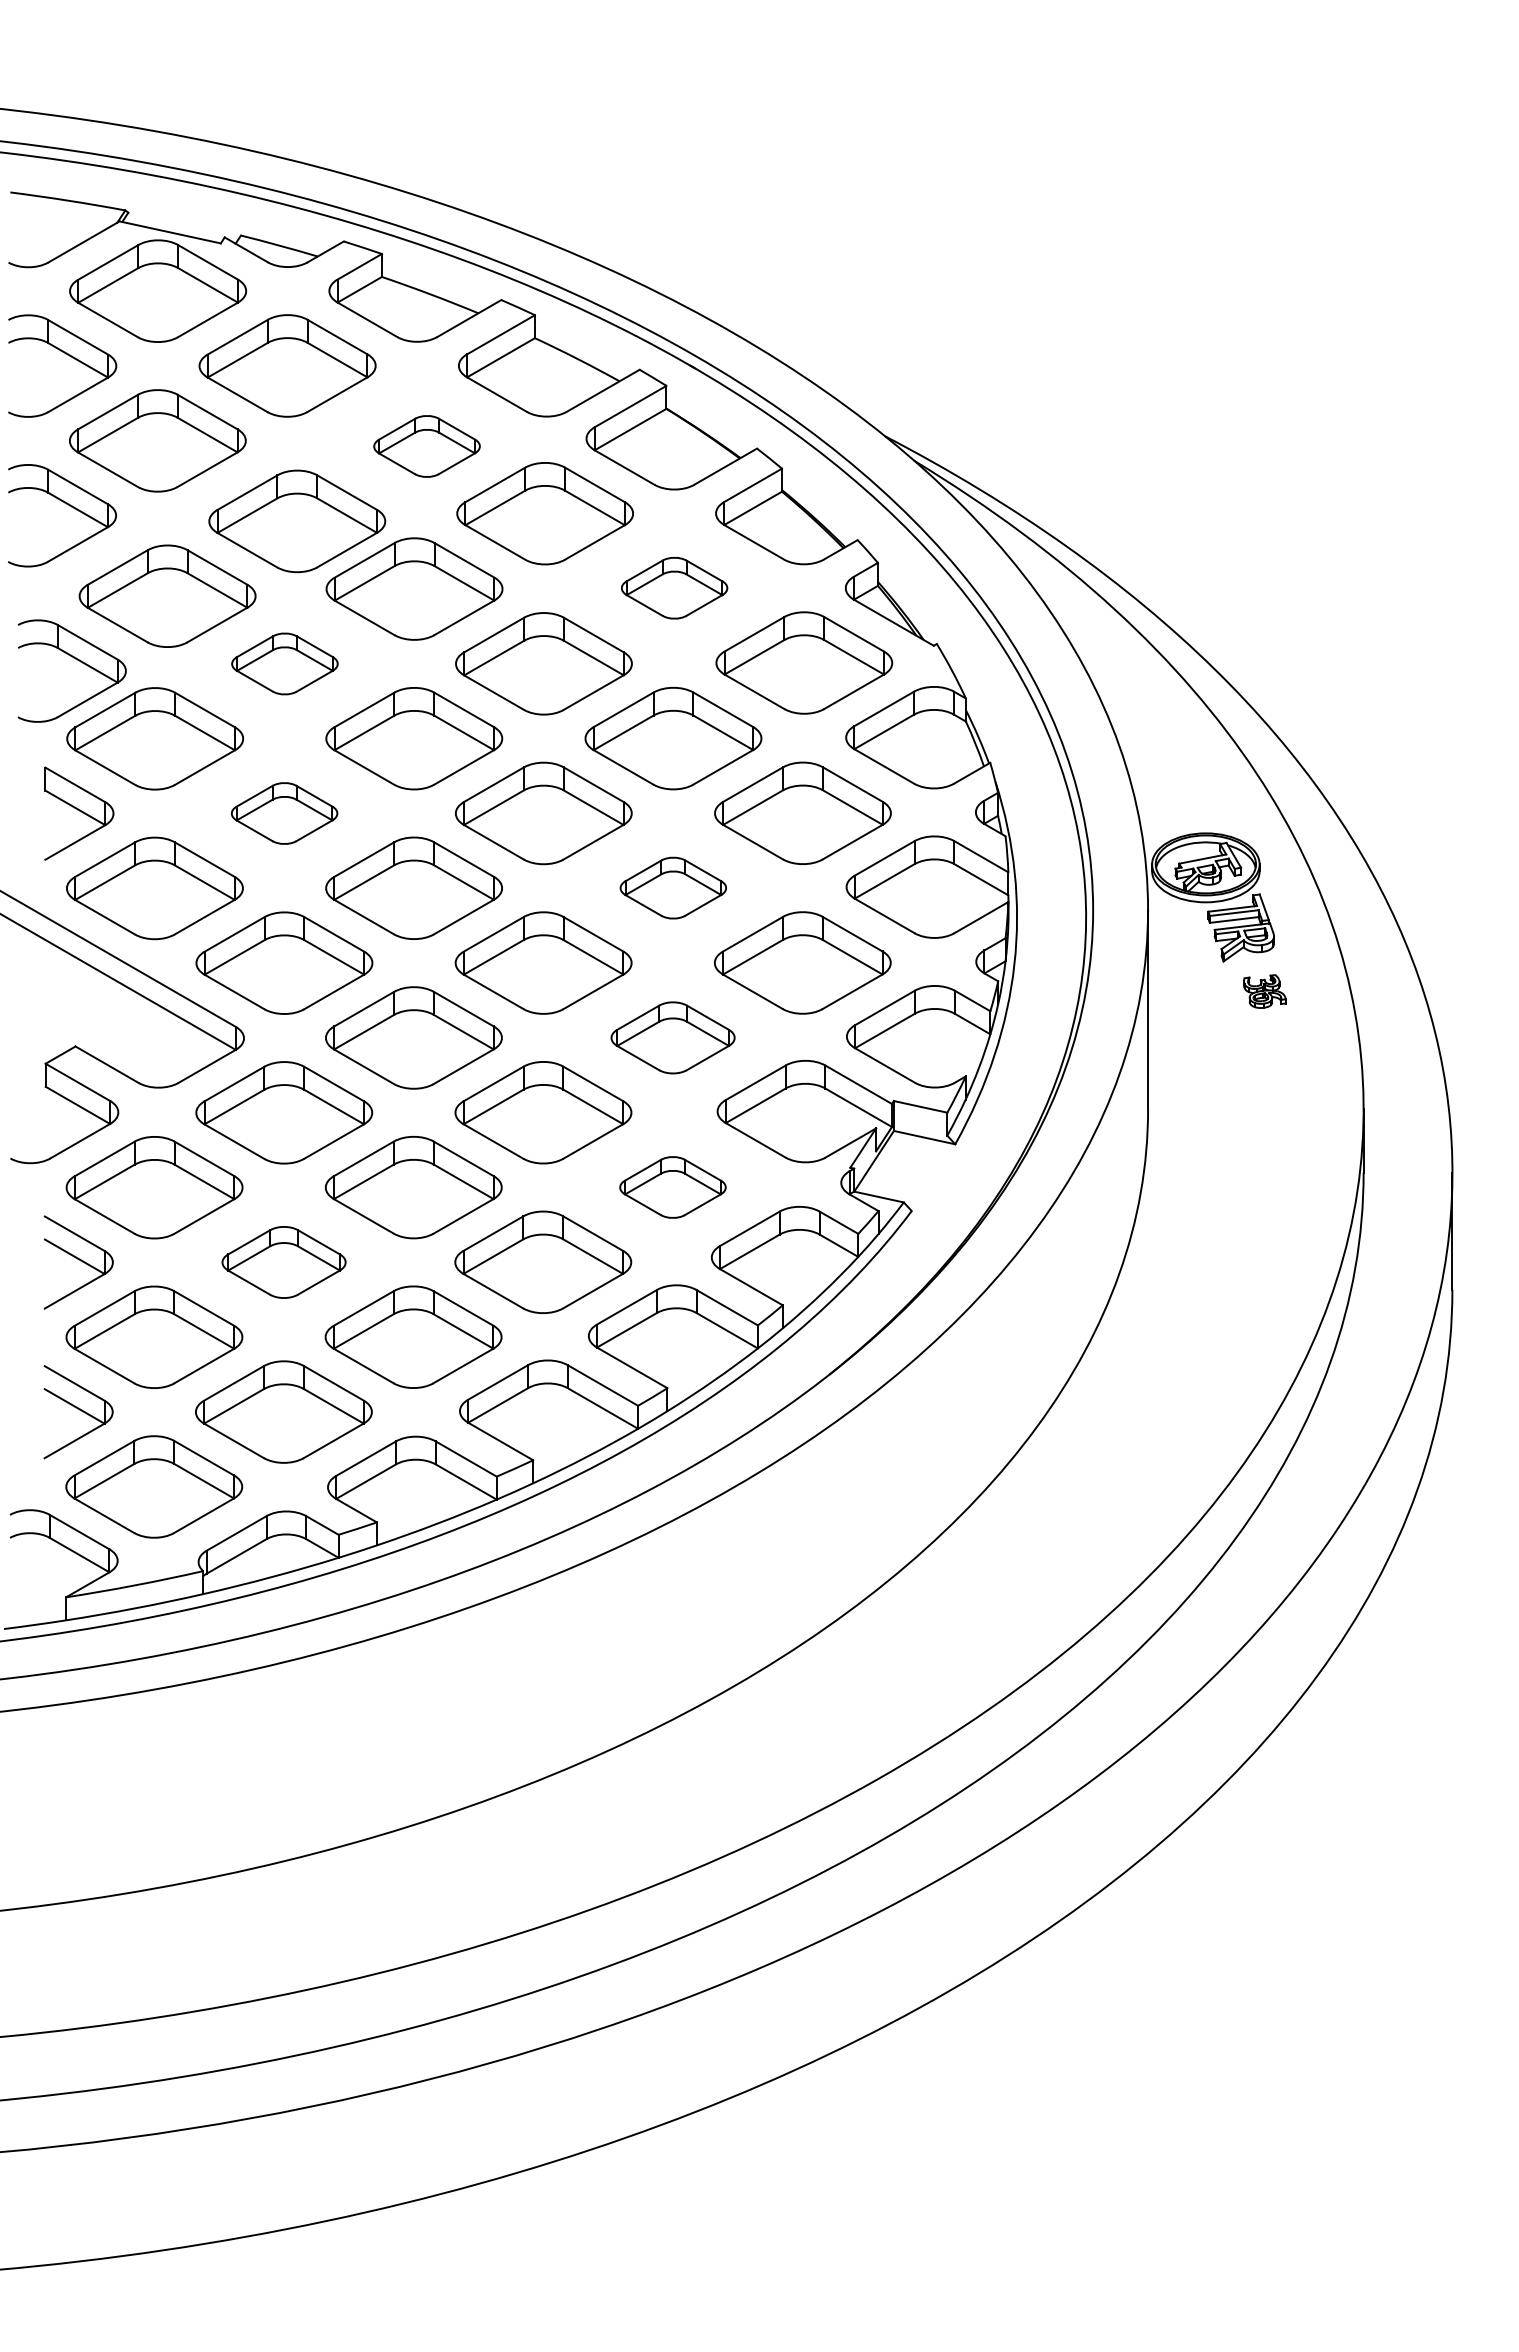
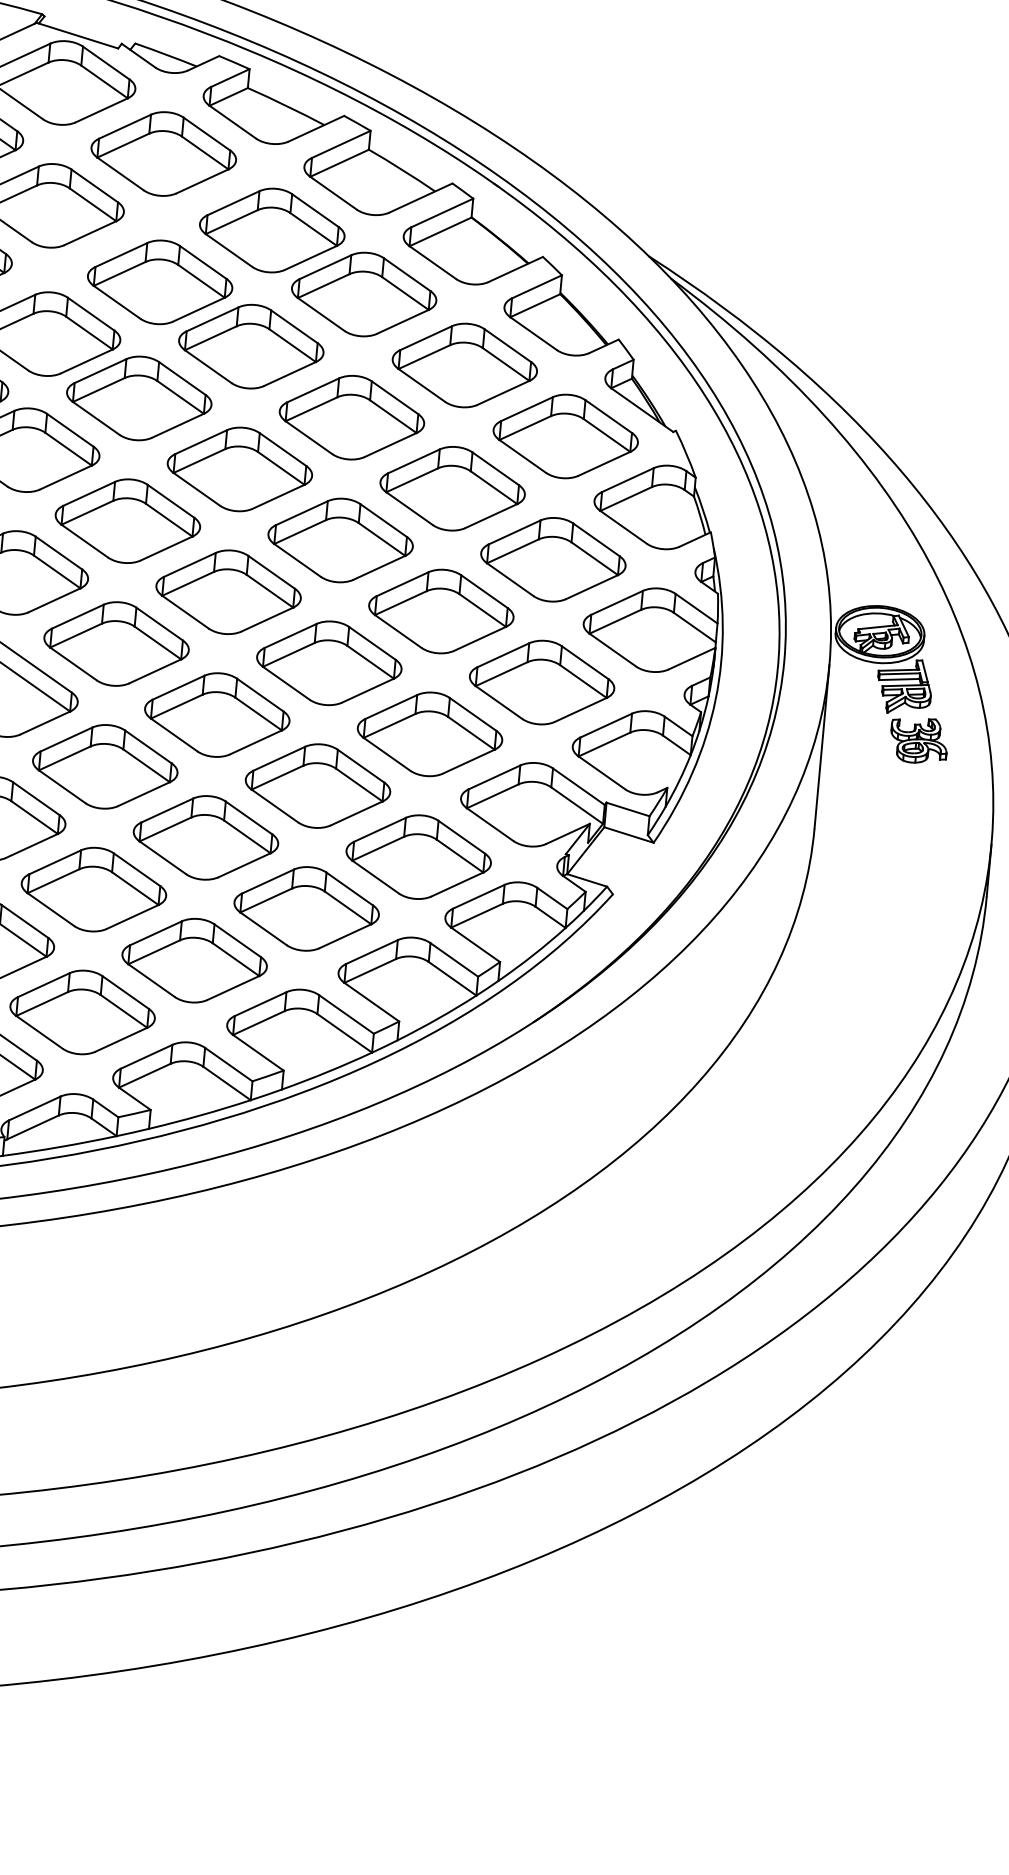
part: (426, 446) -> (271, 230), size x1.67
part: (674, 587) -> (464, 364), size x1.67
part: (284, 663) -> (139, 398), size x1.67
part: (284, 813) -> (127, 521), size x1.67
part: (673, 887) -> (441, 610), size x1.67
part: (1264, 991) -> (918, 740), size x1.67
part: (672, 1037) -> (429, 734), size x1.43
part: (672, 1187) -> (418, 857), size x1.67
part: (283, 1262) -> (93, 889), size x1.43

